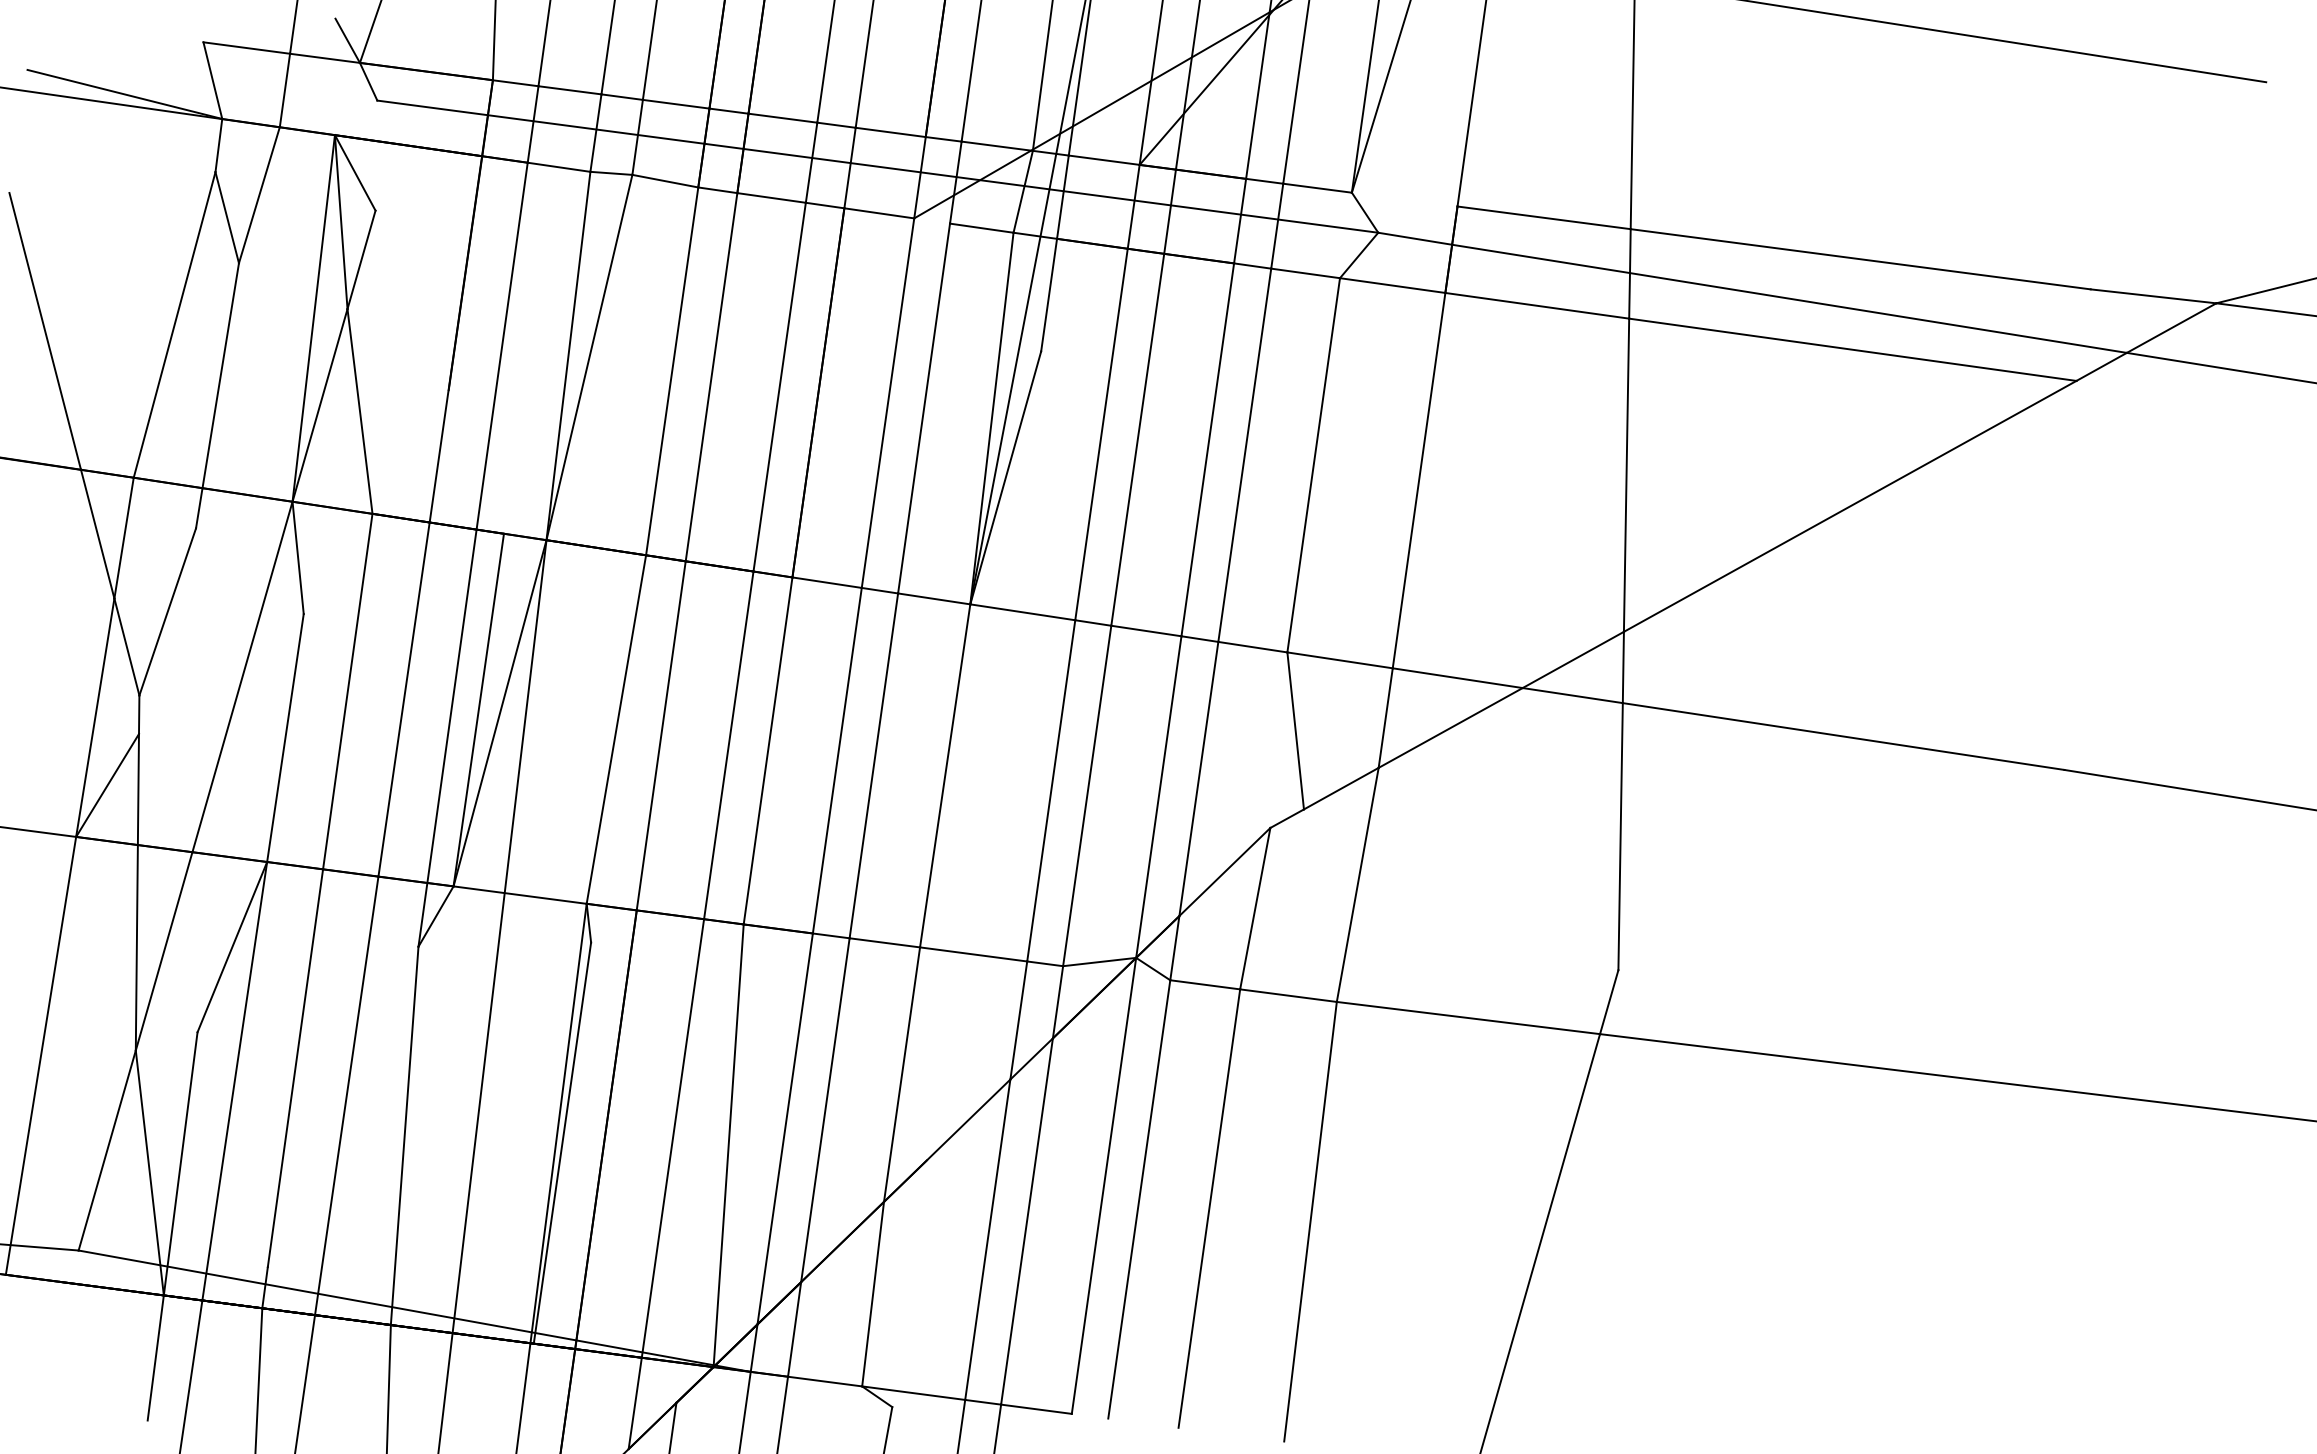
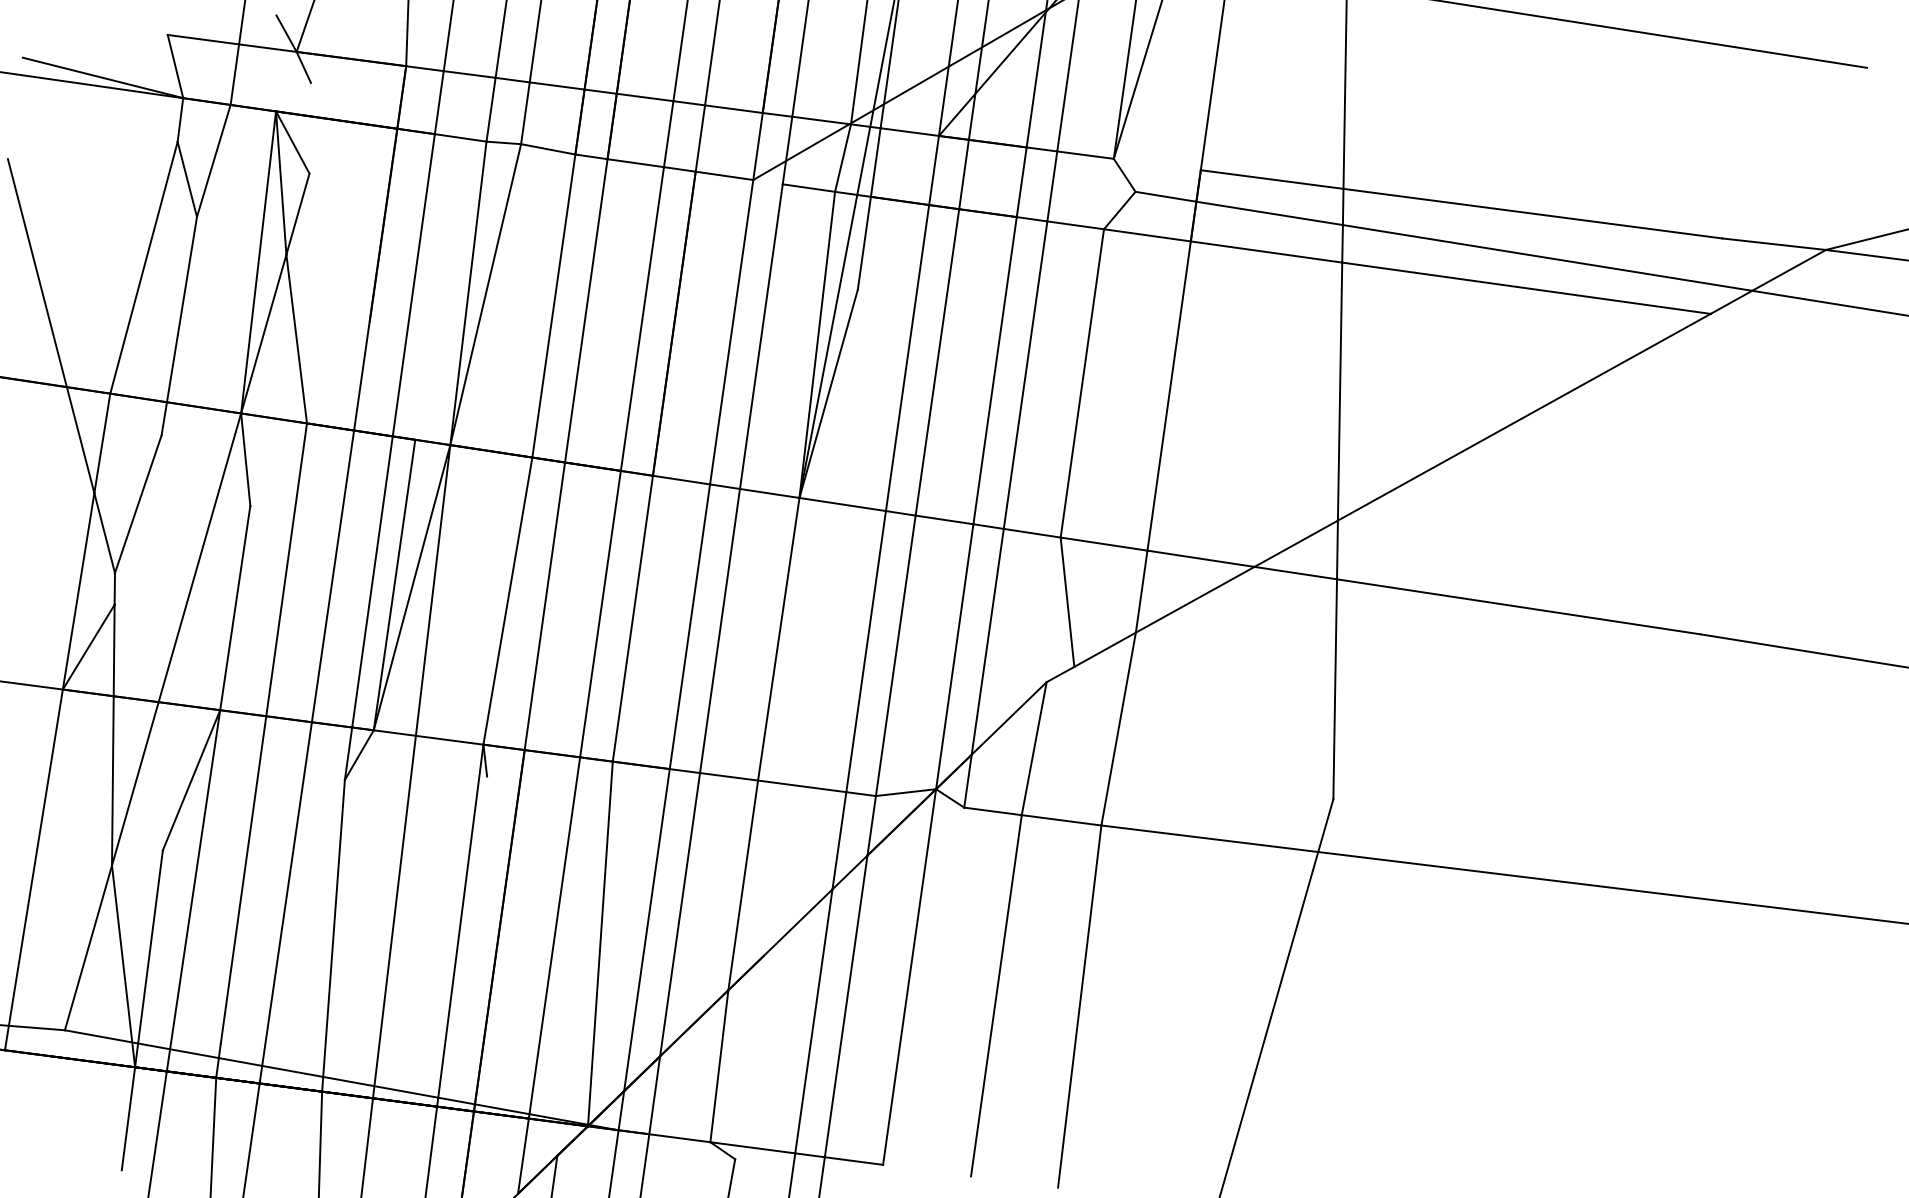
line: (877, 166) -> (723, 137), removed
line: (562, 1142) -> (463, 941), removed
line: (1139, 1199) -> (938, 988), removed

